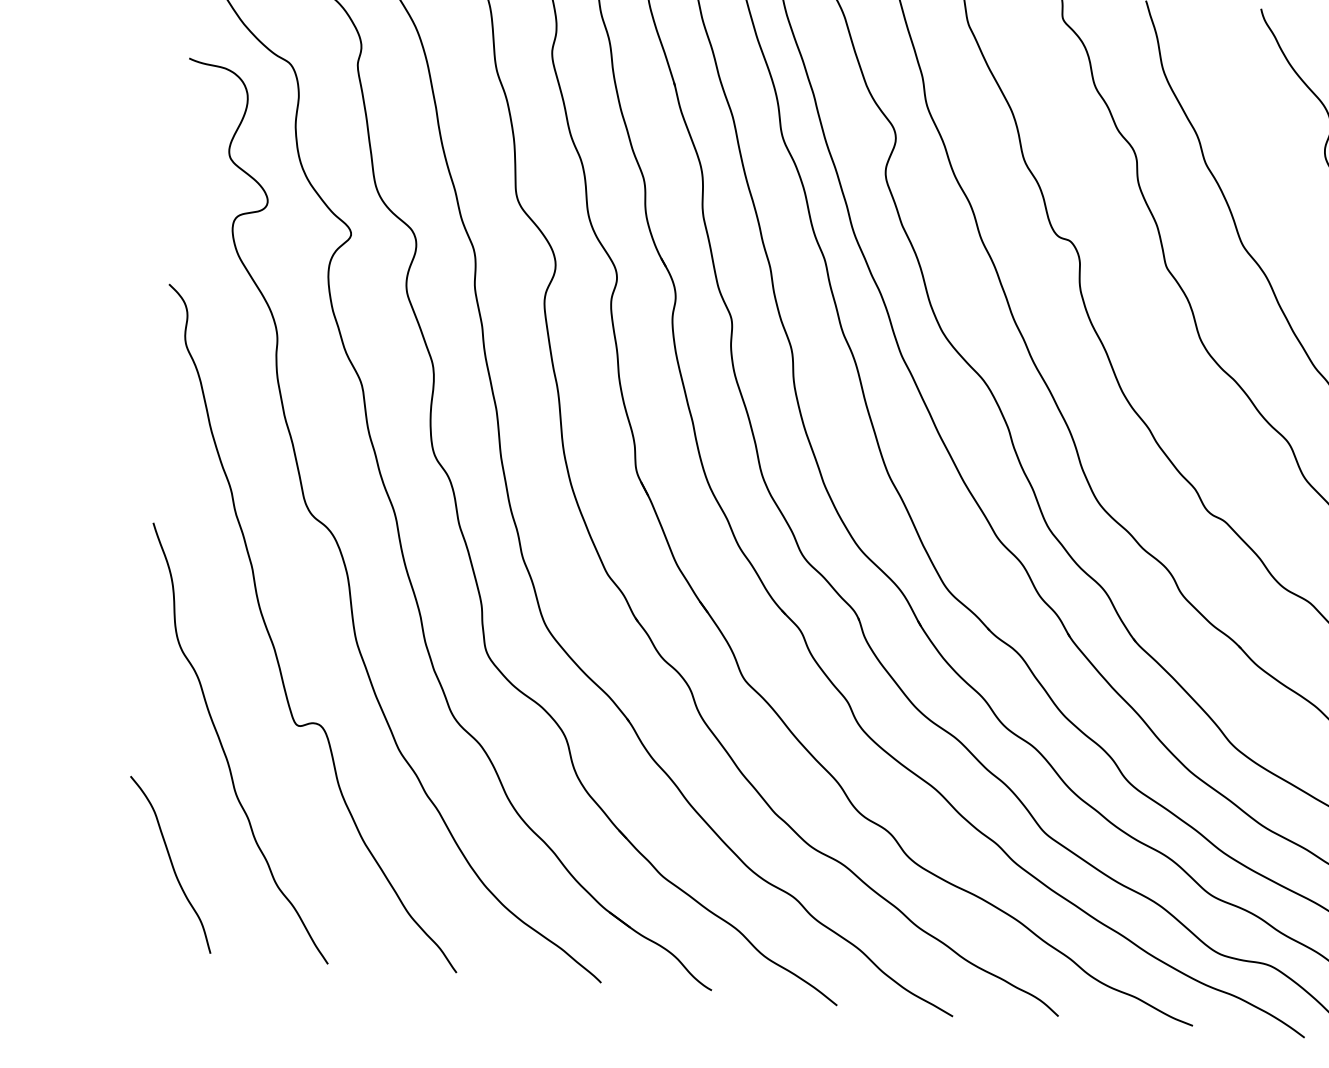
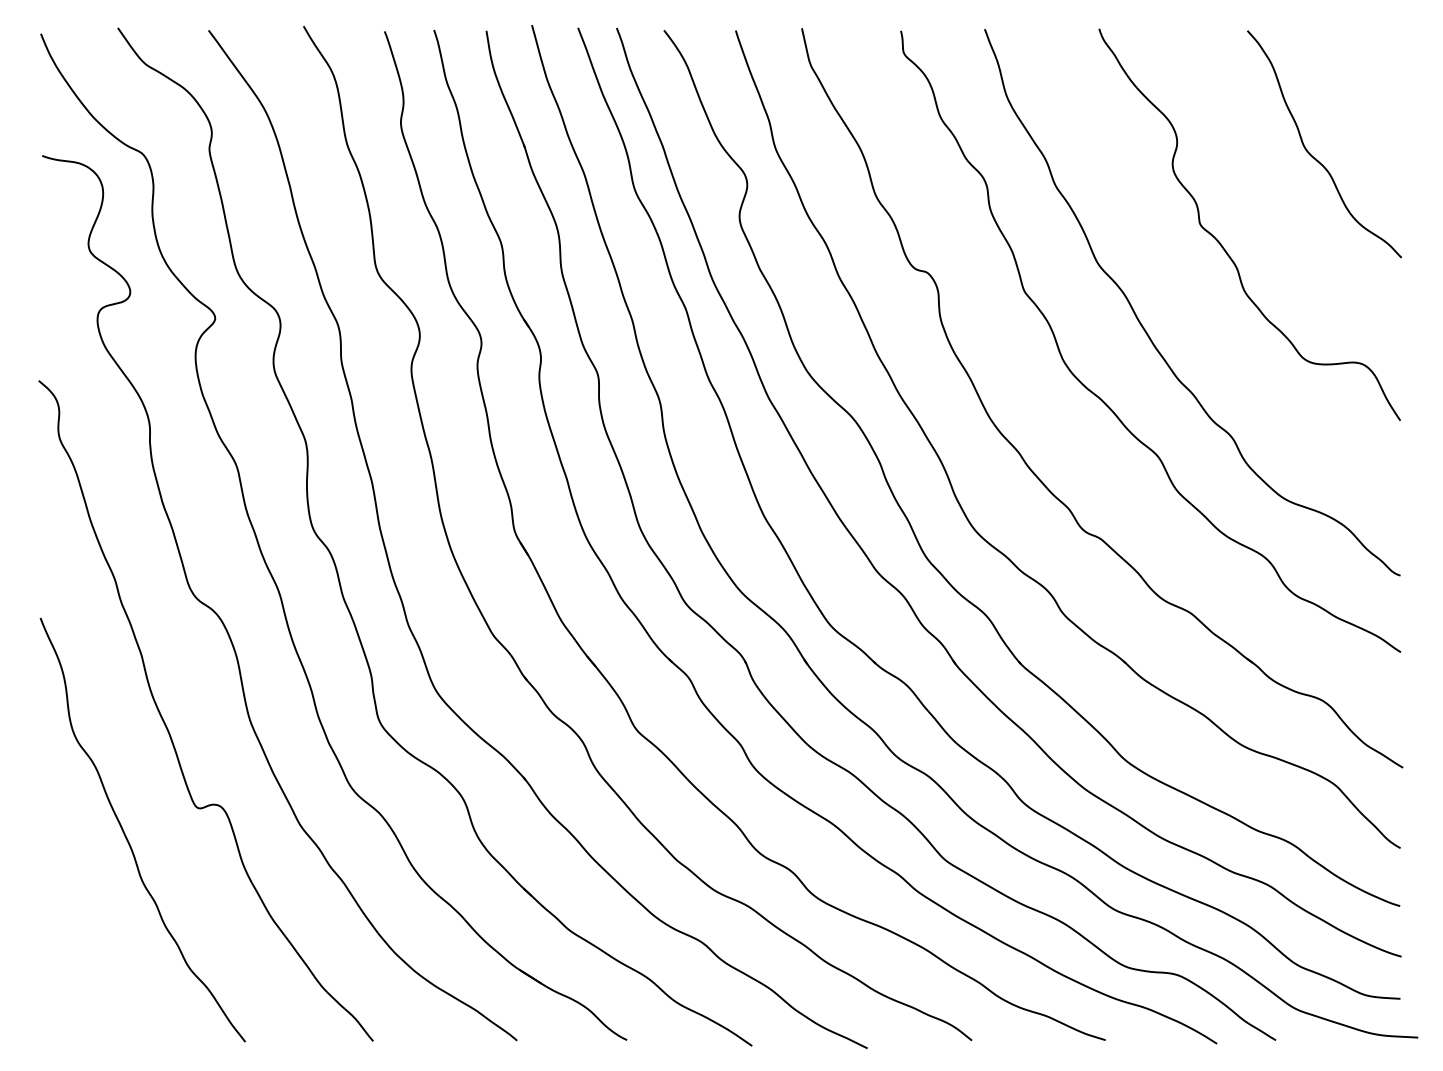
curve: (170, 864) -> (82, 954), removed

